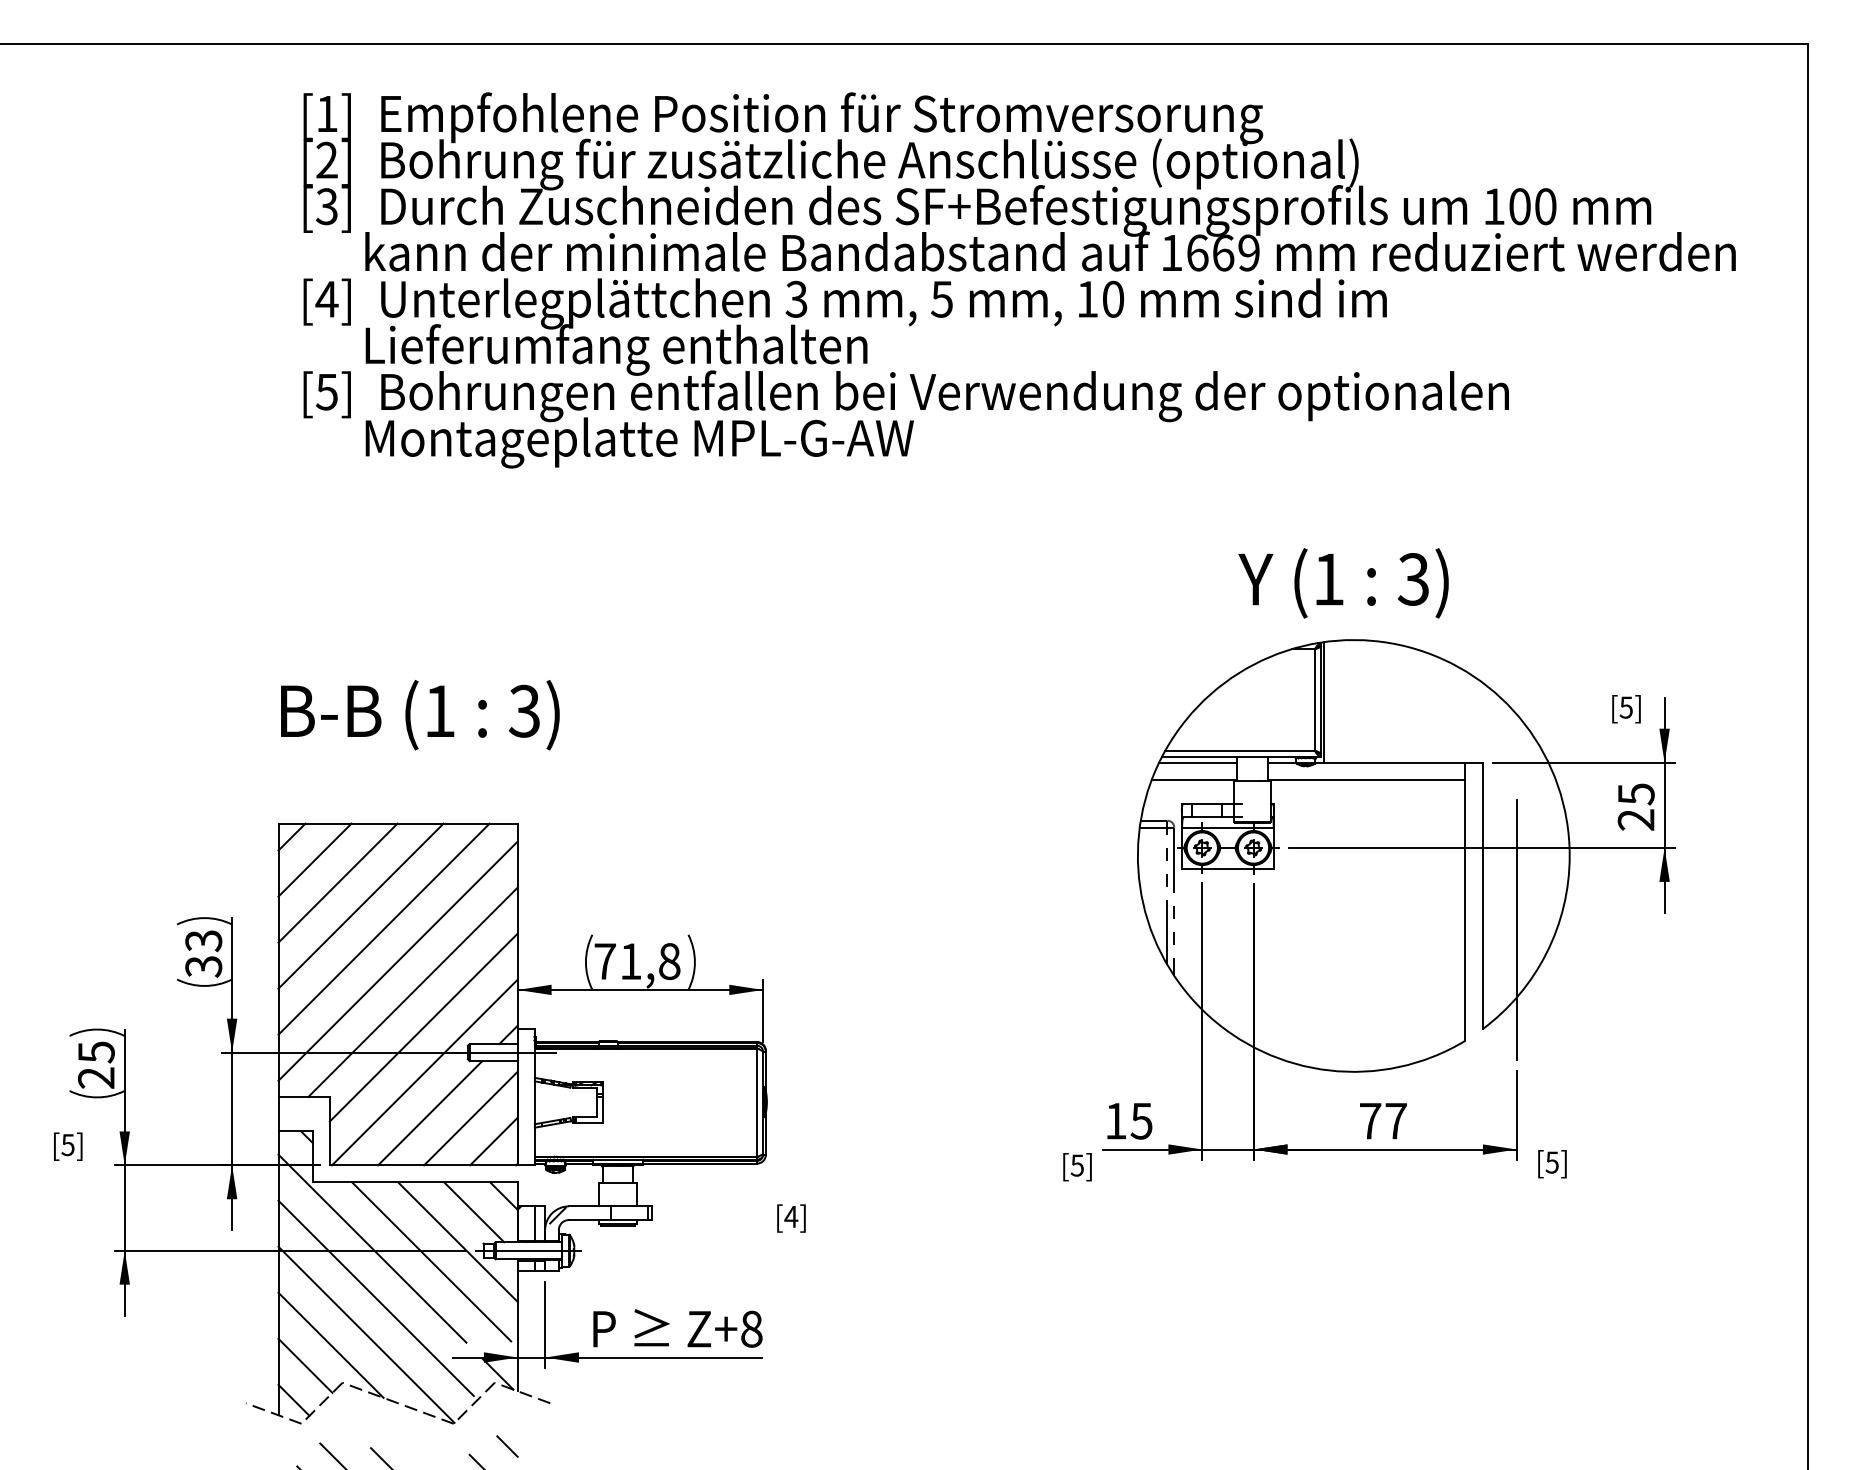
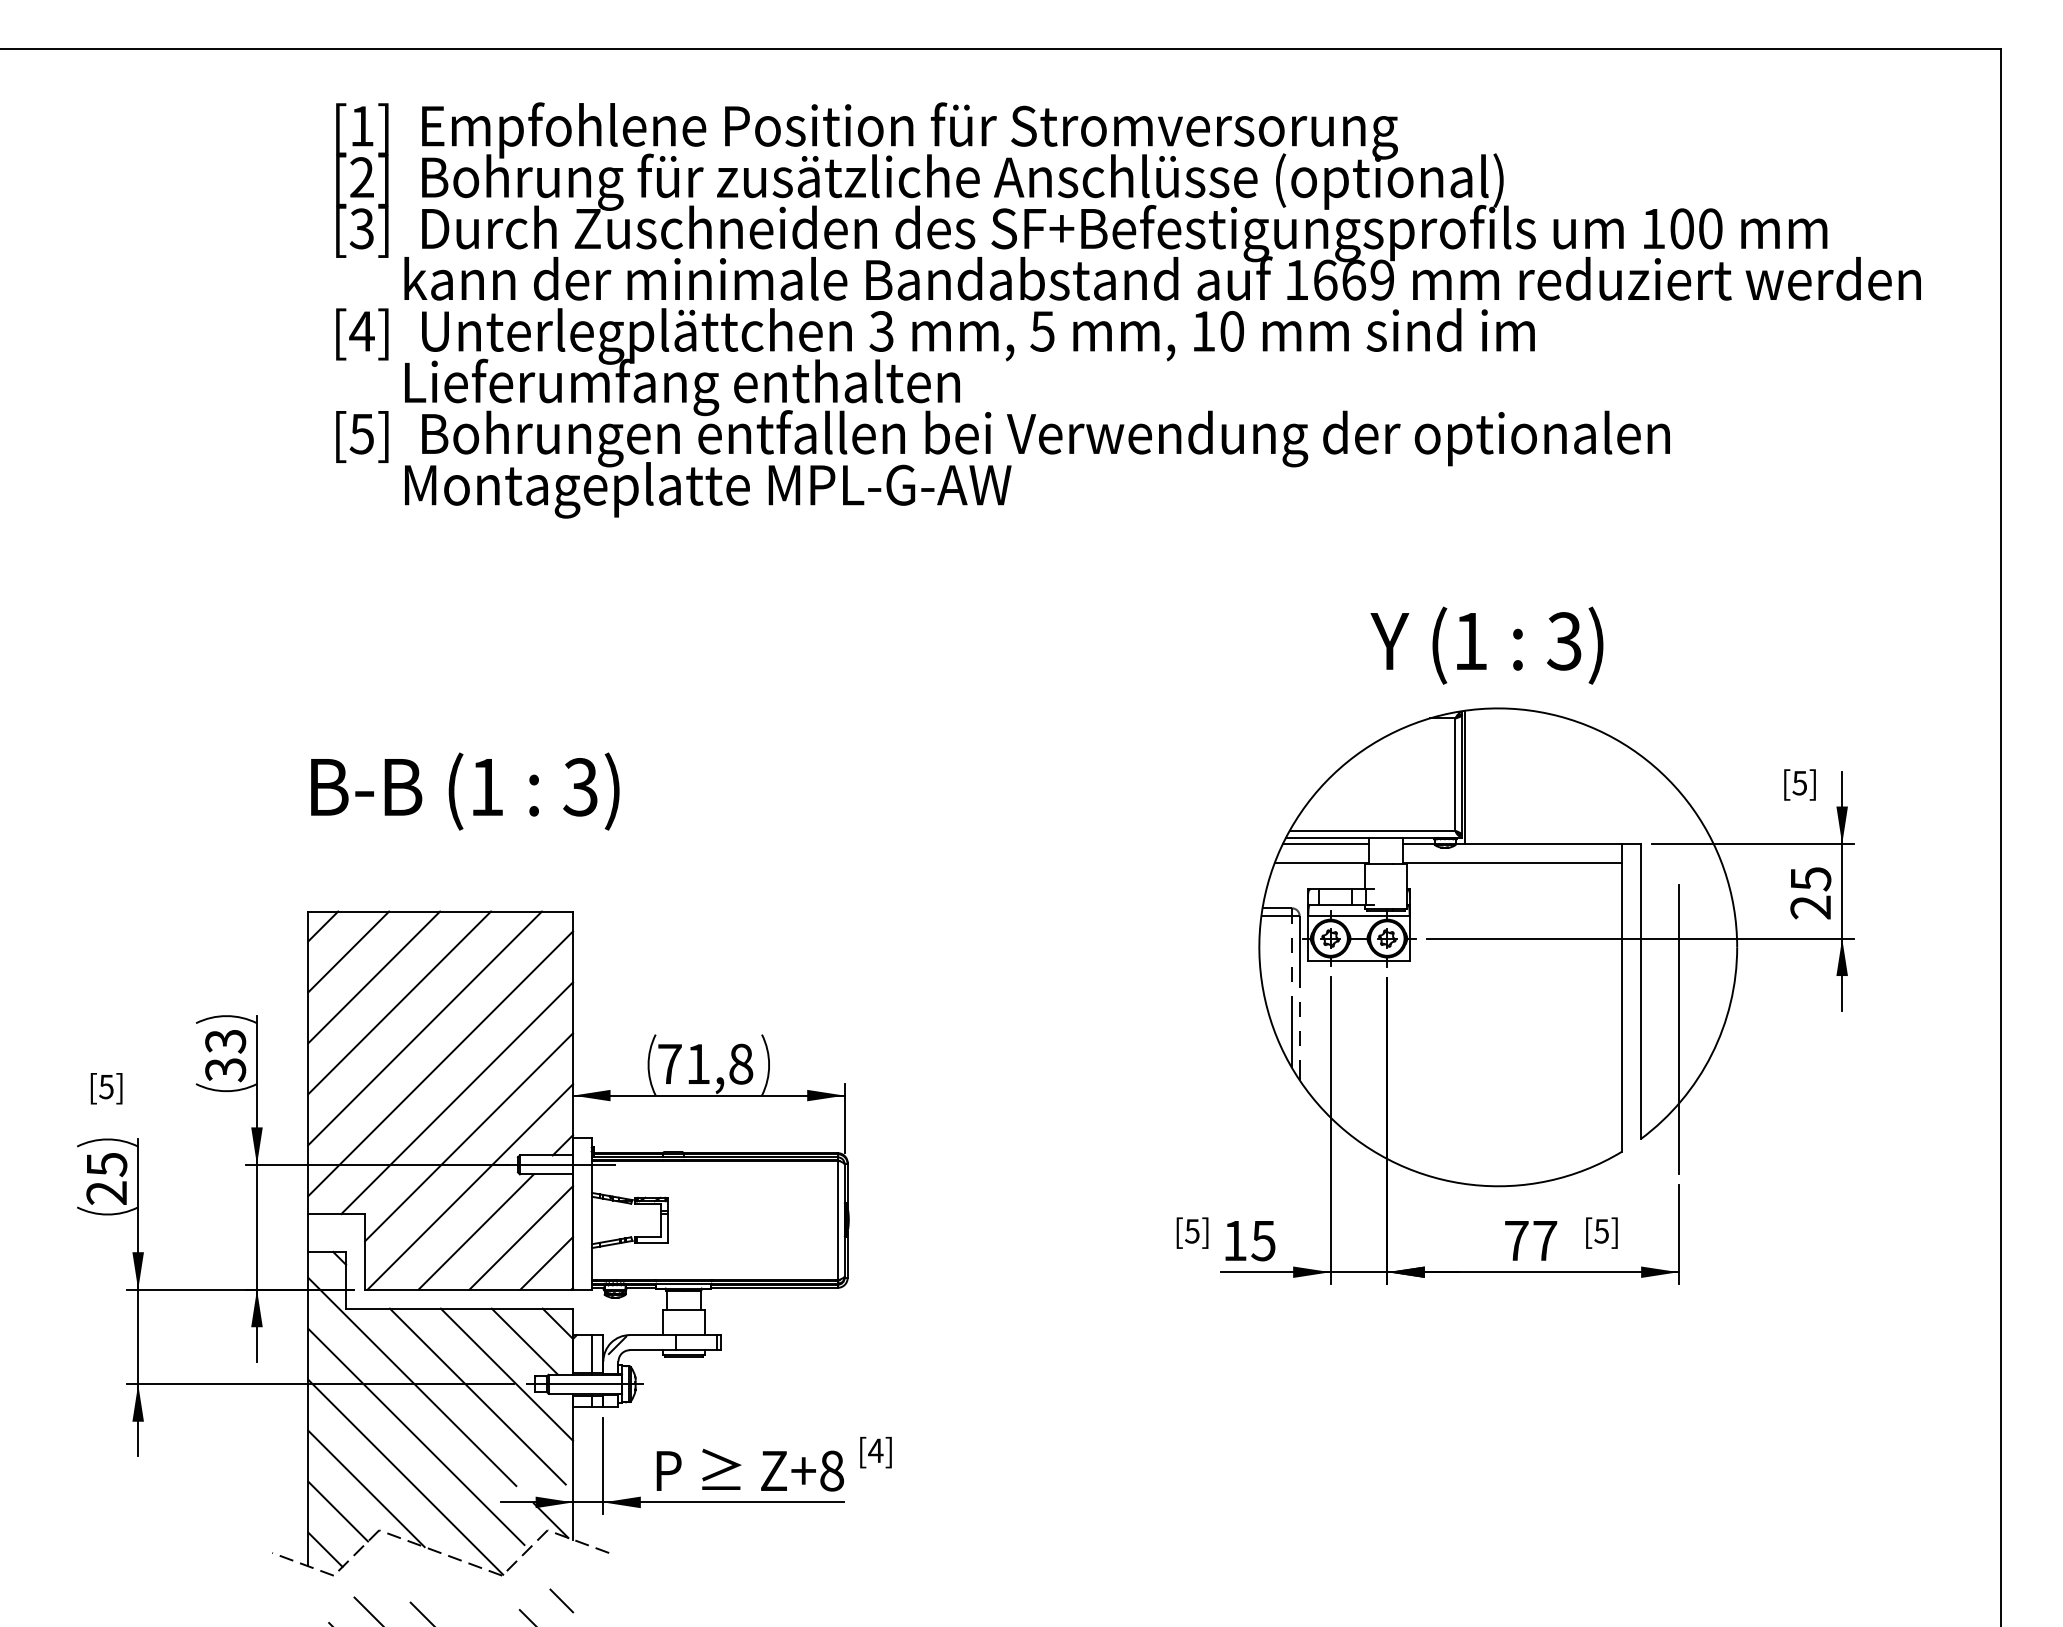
text: (68, 1146) -> (106, 1088), moved
text: (1552, 1164) -> (1601, 1233), moved
text: (1077, 1167) -> (1192, 1233), moved
text: (791, 1218) -> (876, 1452), moved

